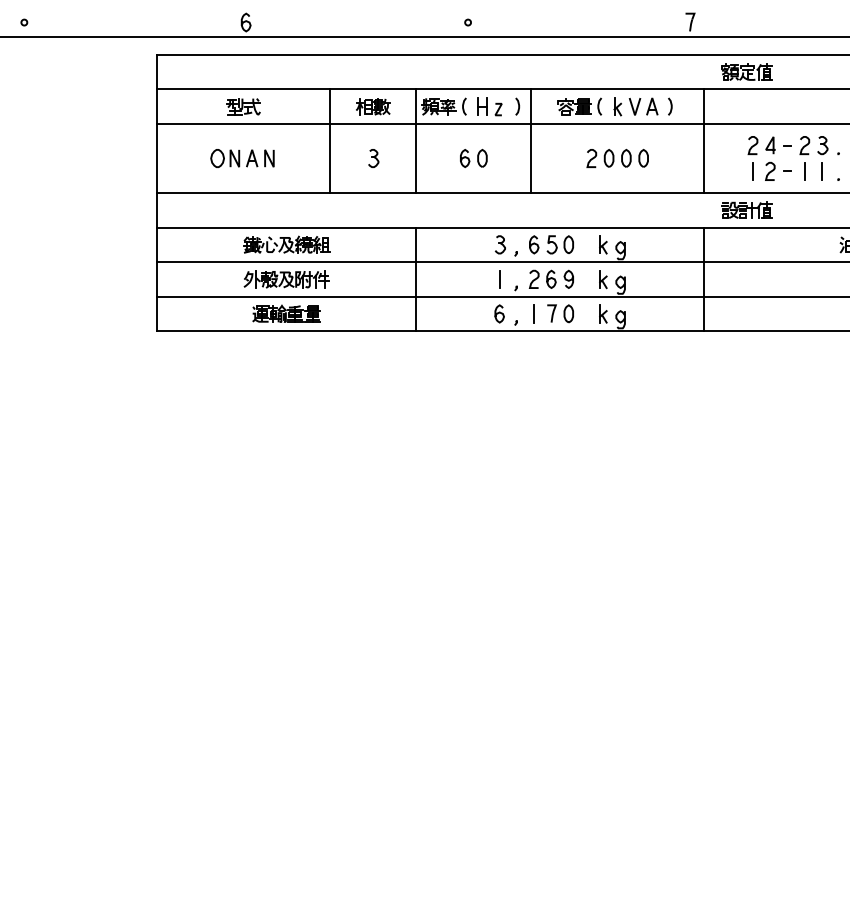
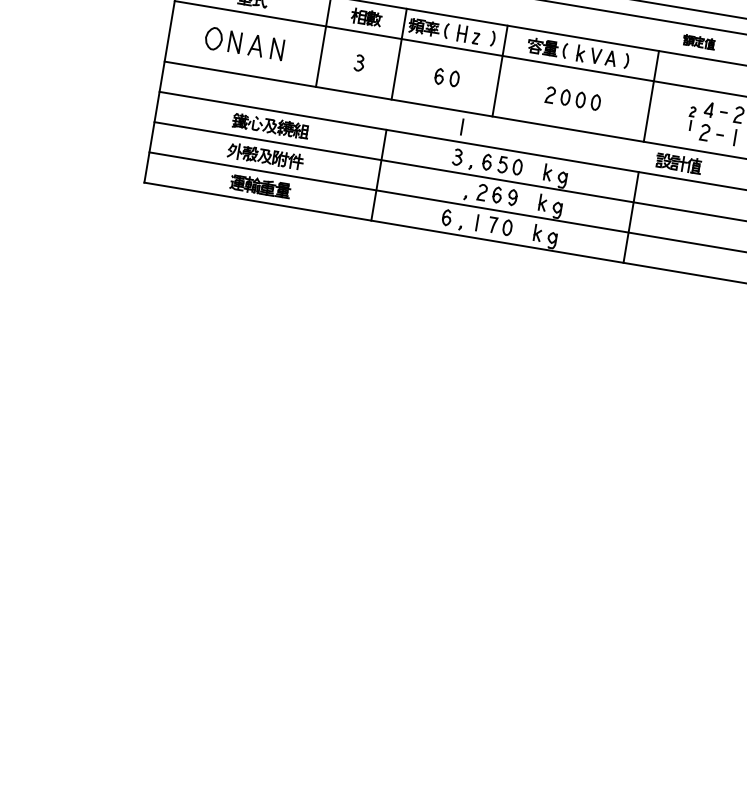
part: (746, 71) -> (698, 41), size x0.7
part: (242, 158) -> (244, 43), size x1.4
part: (752, 158) -> (691, 118), size x0.6
line: (499, 279) -> (461, 127), moved

